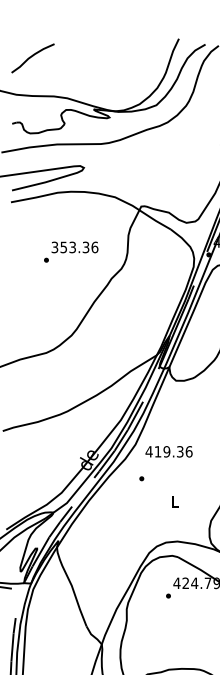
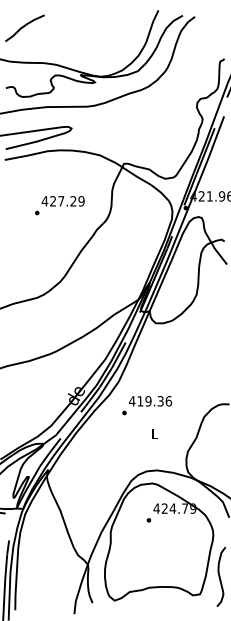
text: (74, 247) -> (62, 201), 353.36 -> 427.29
text: (168, 452) -> (149, 401), moved

